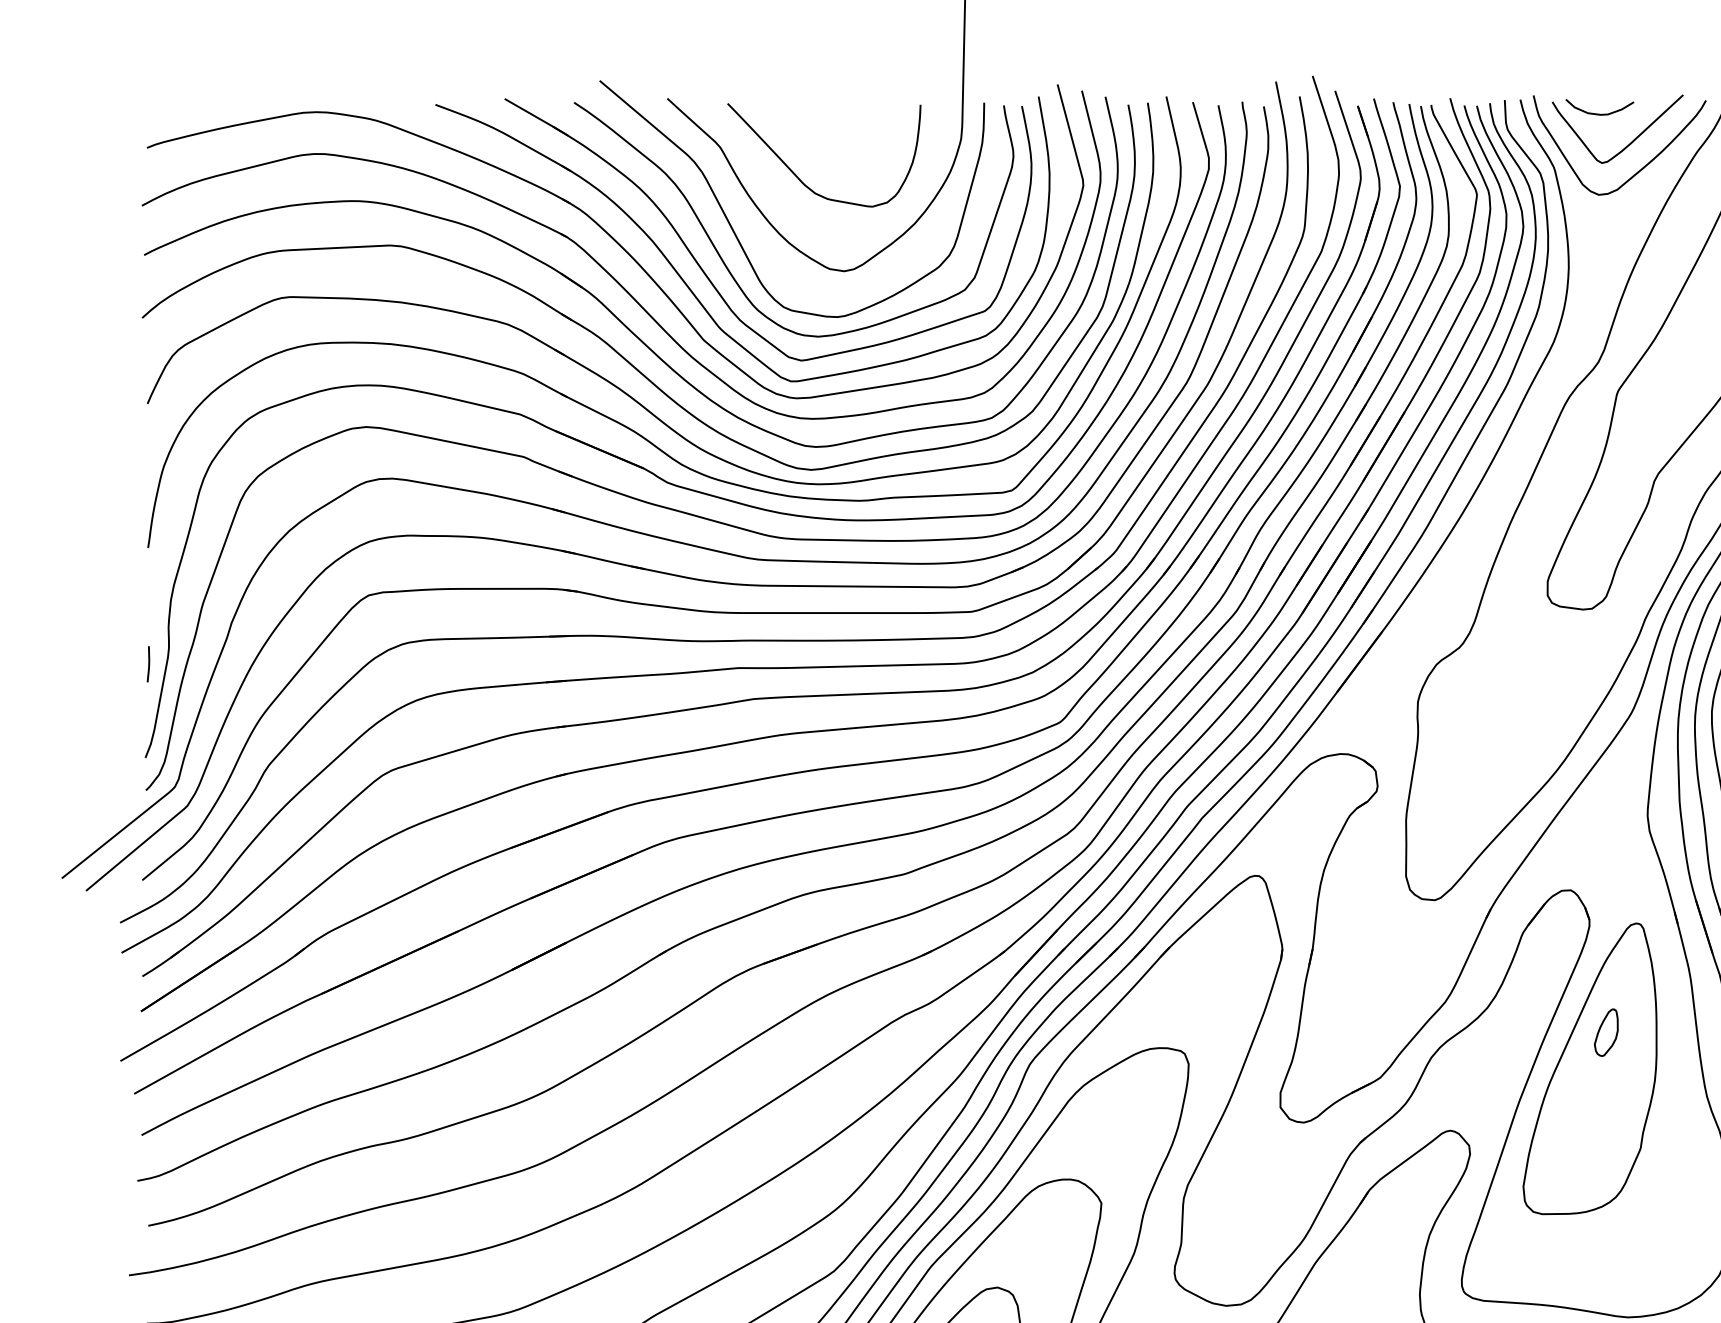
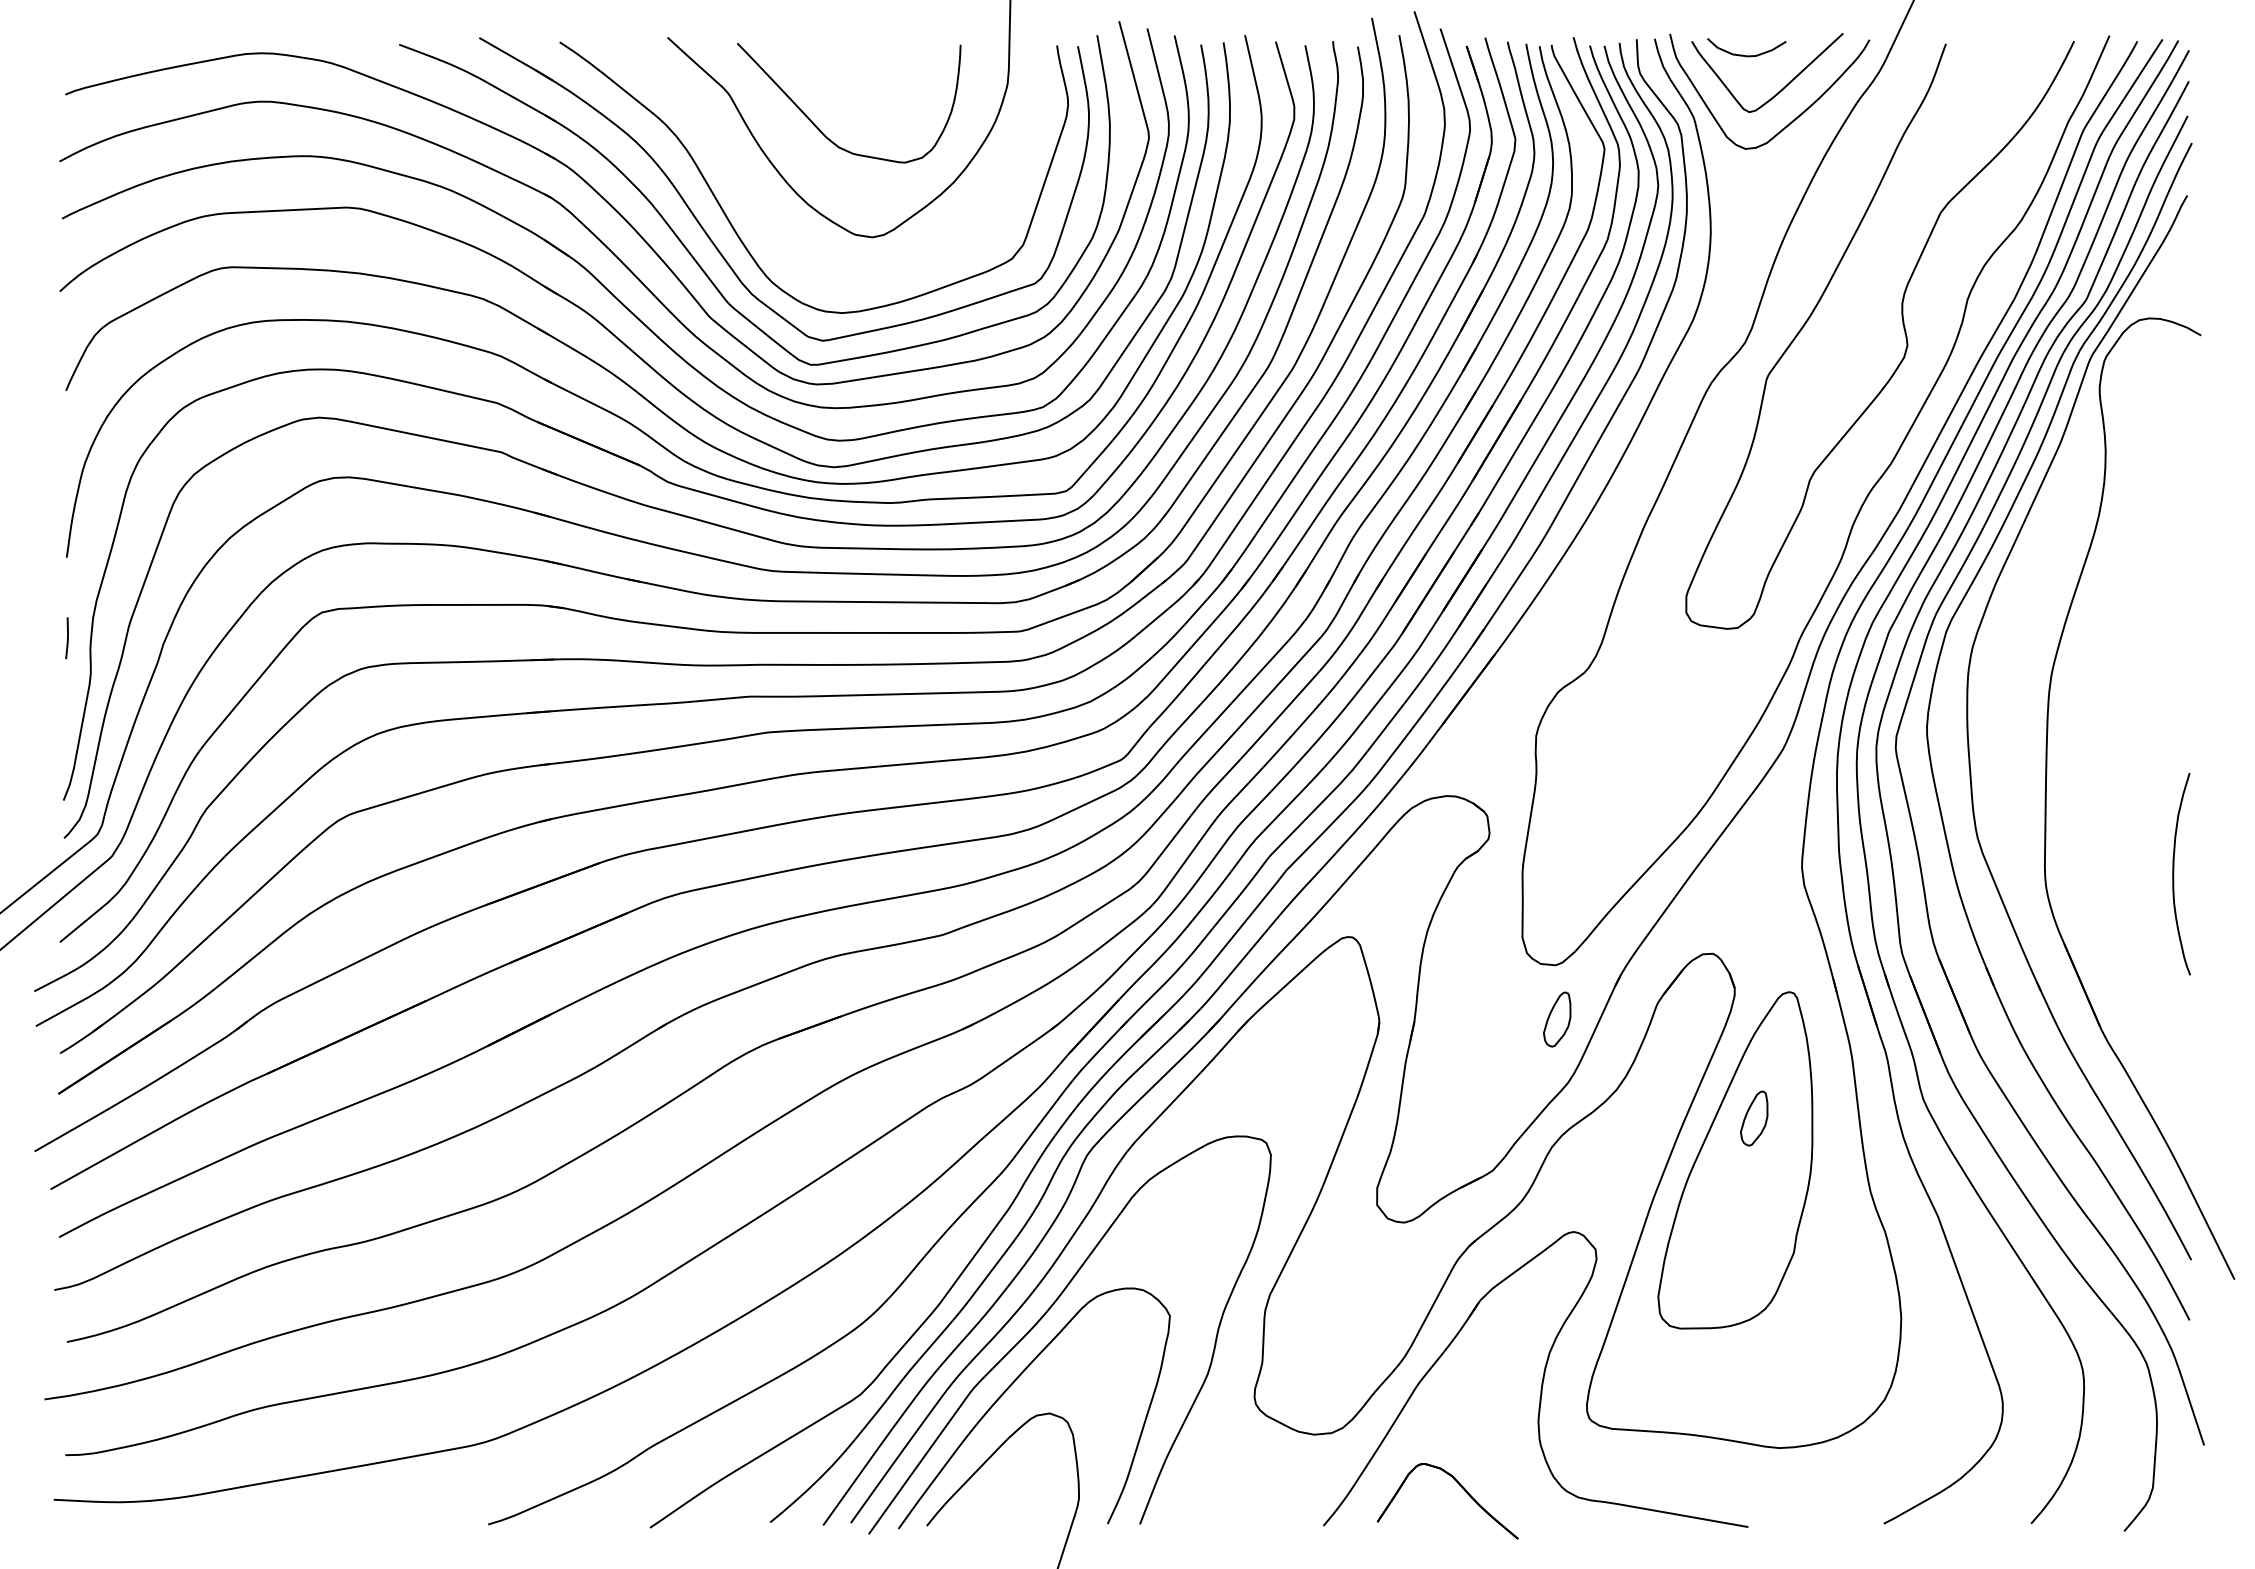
curve: (732, 228) -> (743, 187), removed
line: (148, 664) -> (67, 638), moved
part: (1436, 947) -> (1557, 1019), added

